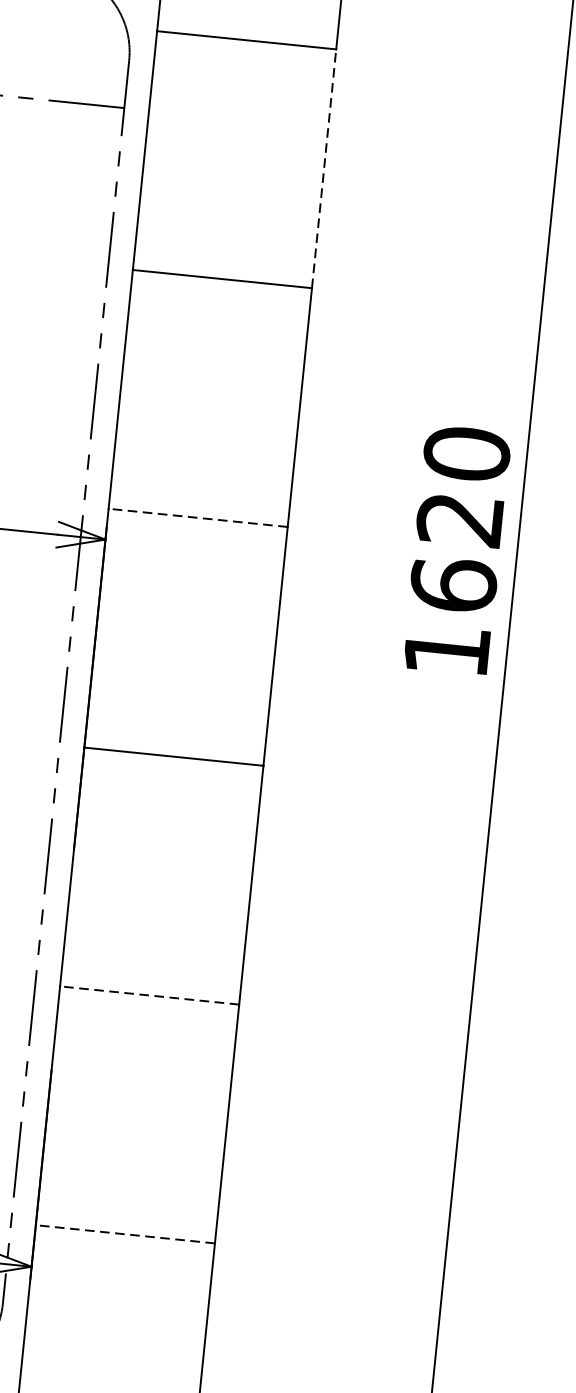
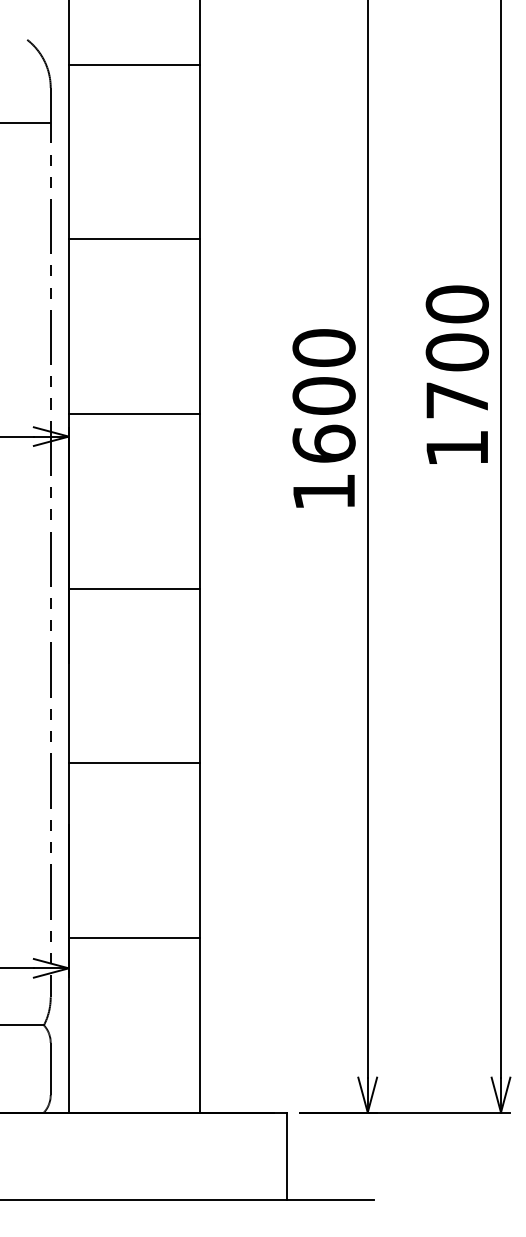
line: (323, 167) -> (199, 151), dashed -> solid
line: (197, 518) -> (133, 414), dashed -> solid
text: (459, 518) -> (323, 395), 1620 -> 1600
line: (148, 995) -> (133, 763), dashed -> solid
line: (124, 1233) -> (133, 937), dashed -> solid

